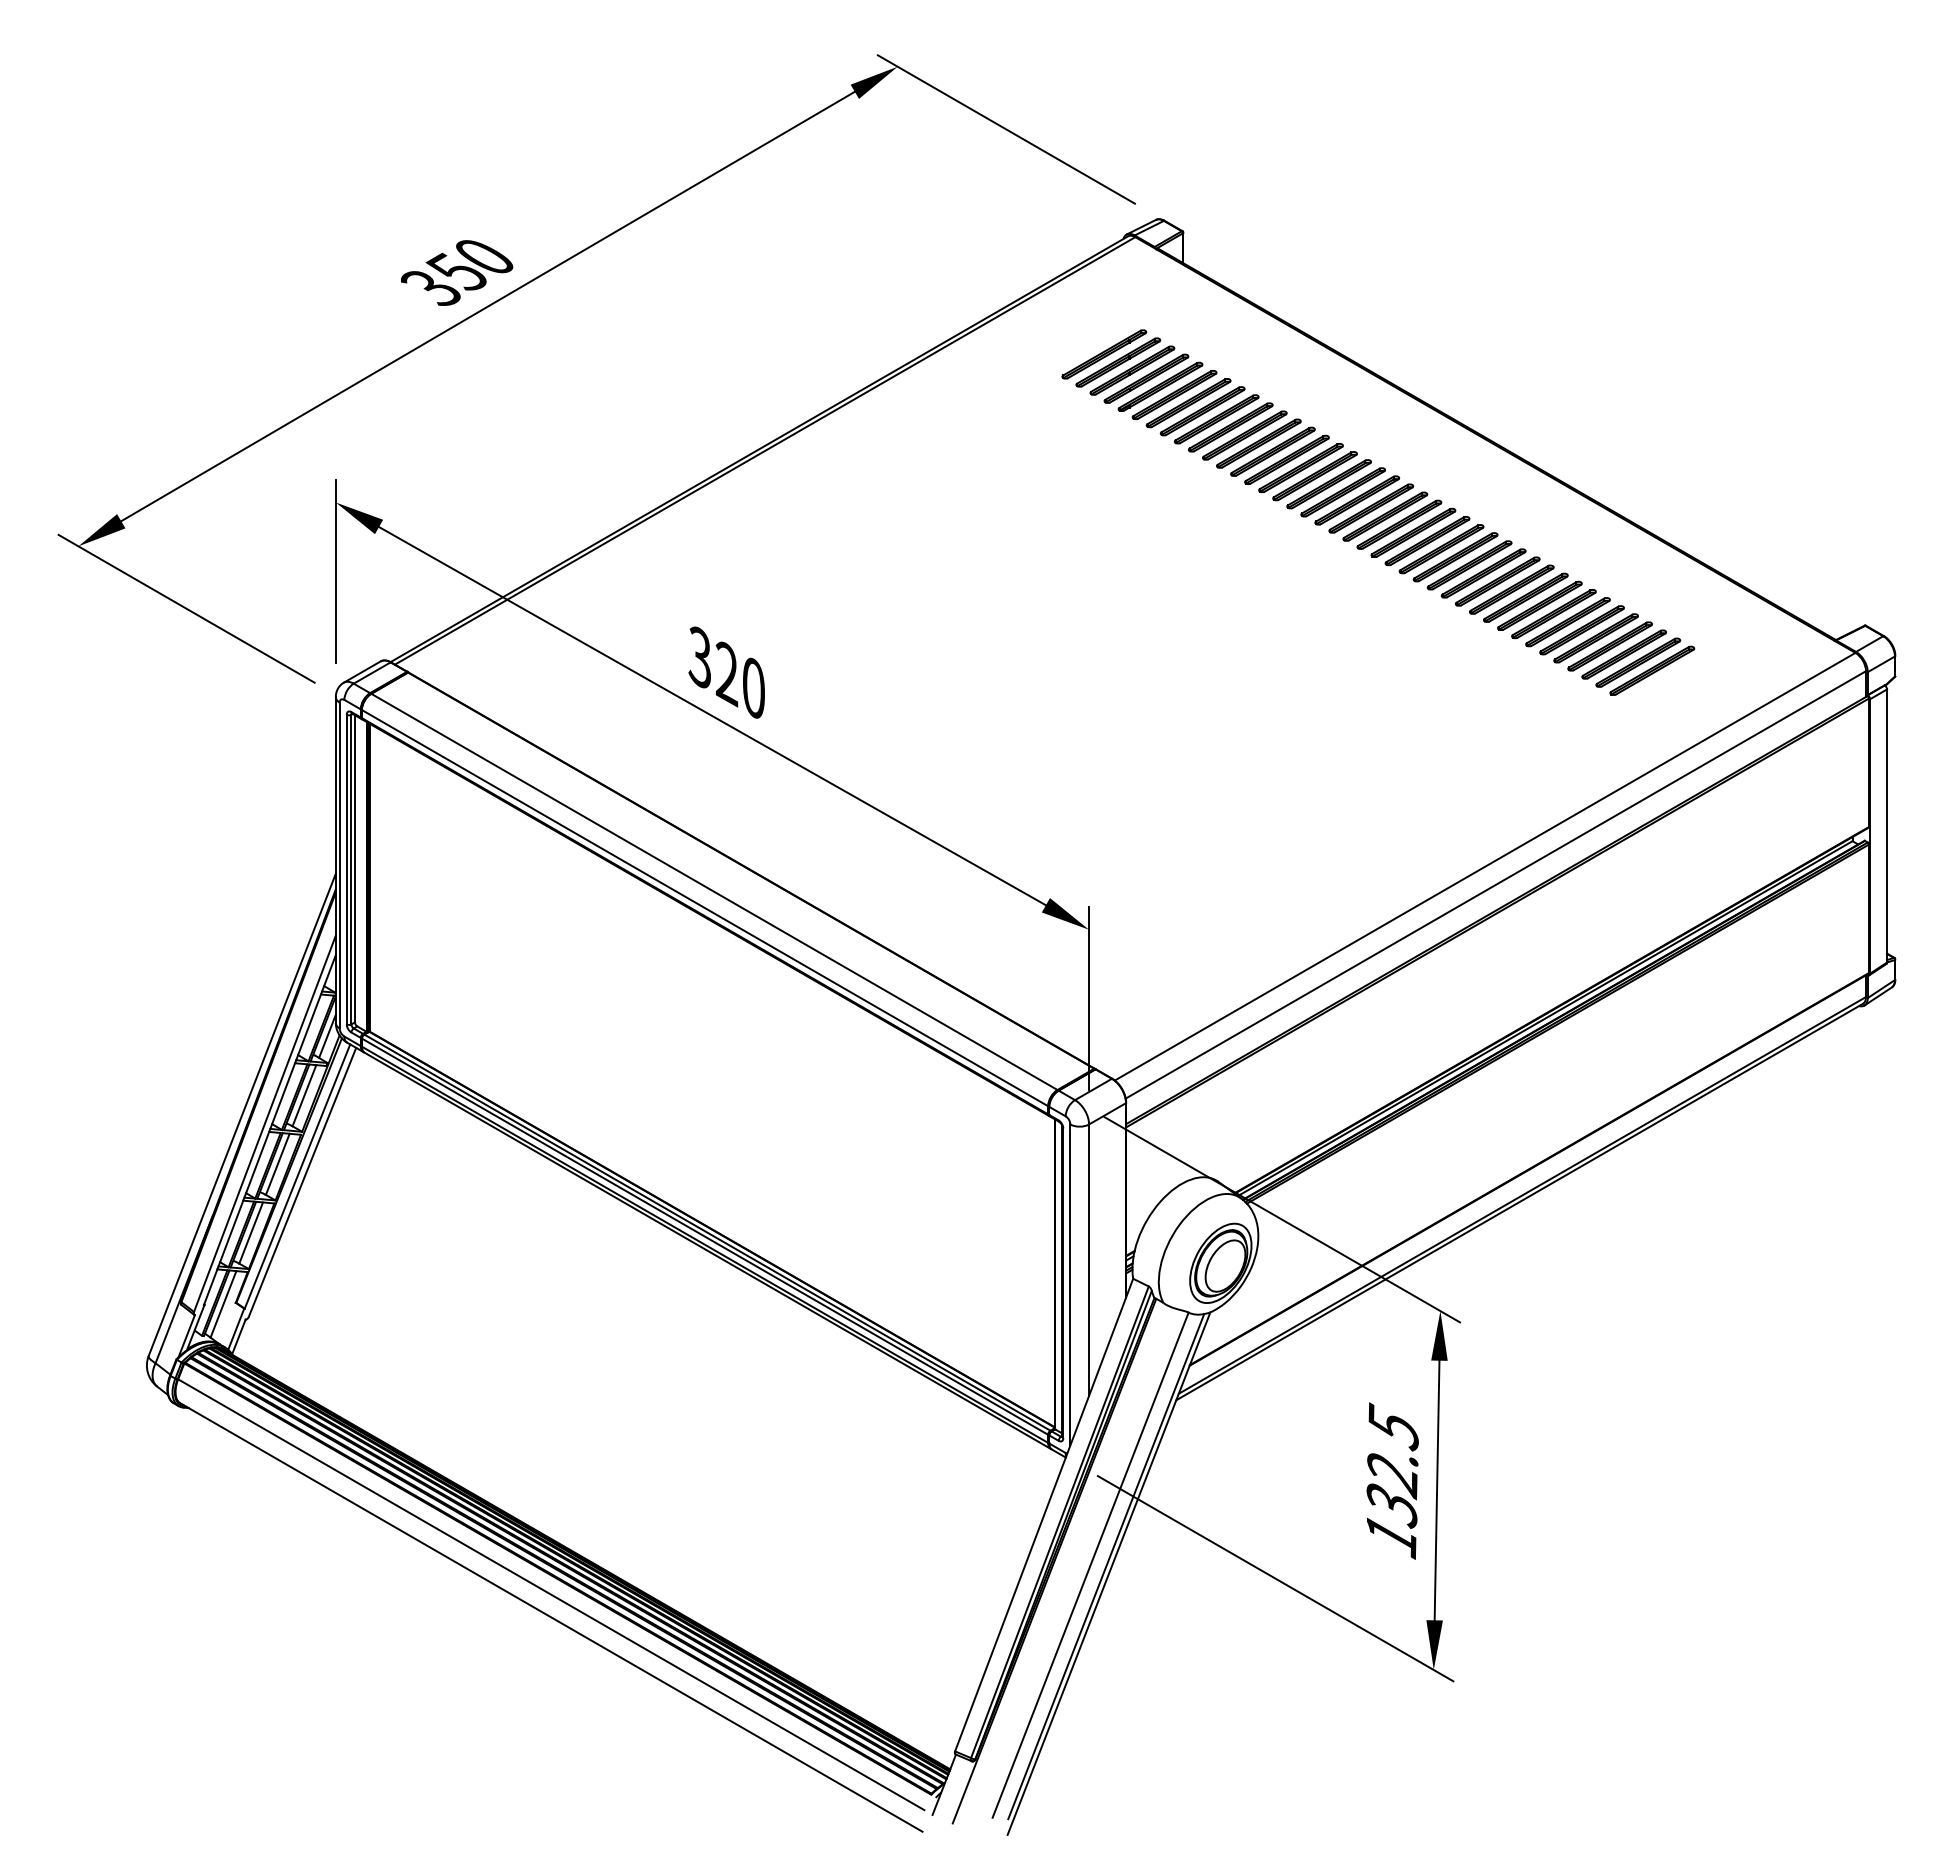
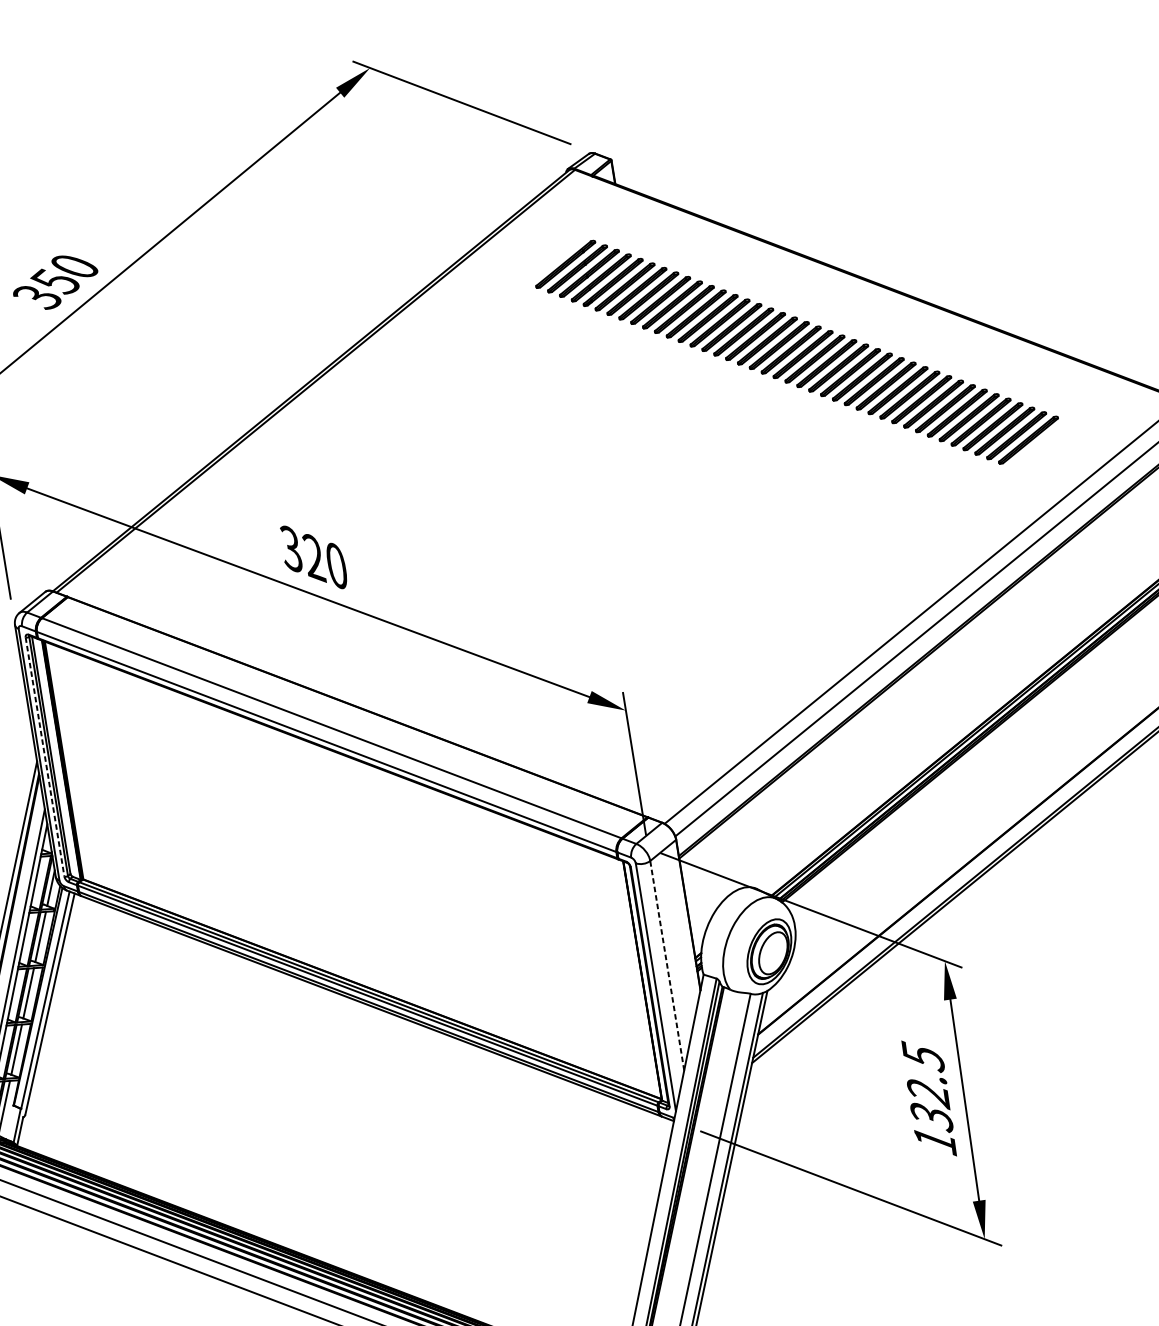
line: (346, 869) -> (44, 756), solid -> dashed
line: (1089, 1260) -> (667, 966), solid -> dashed

